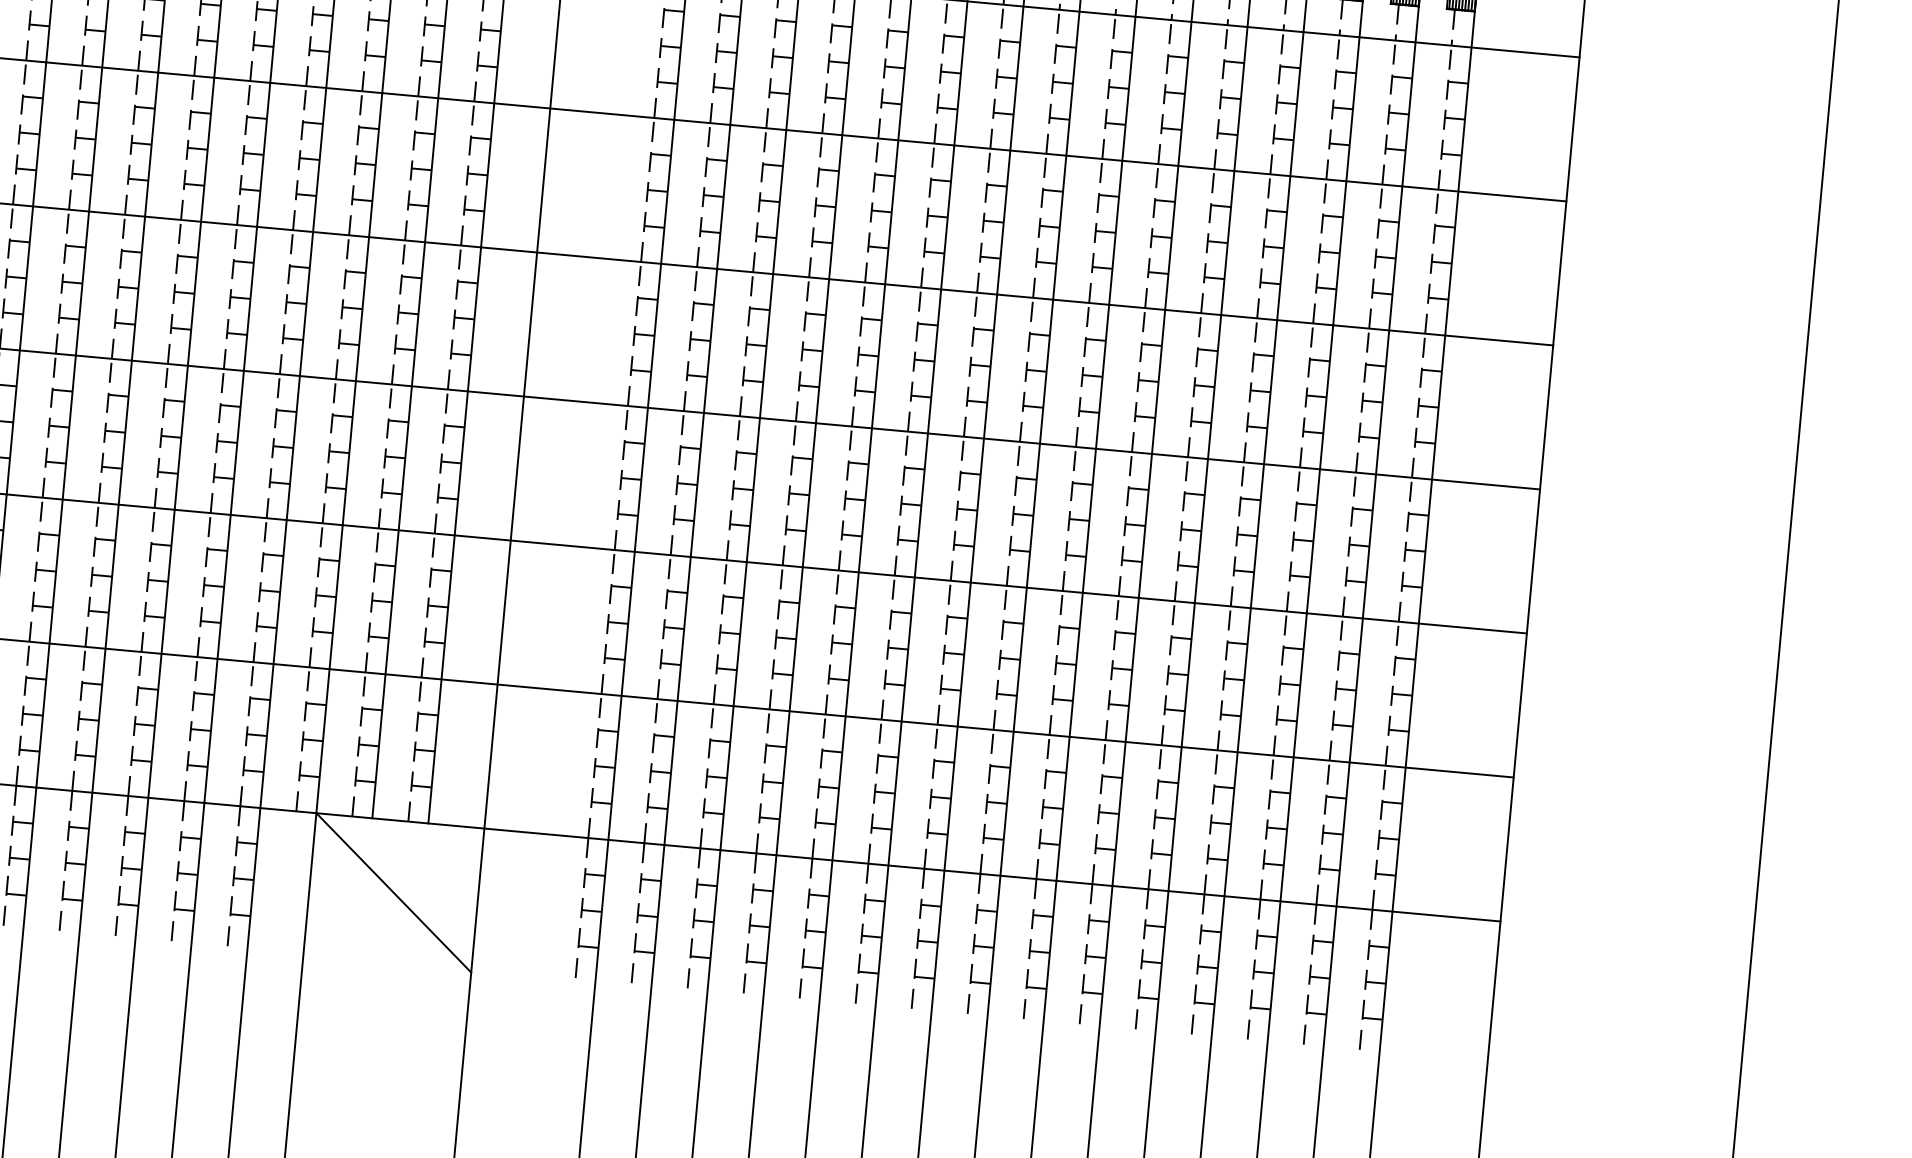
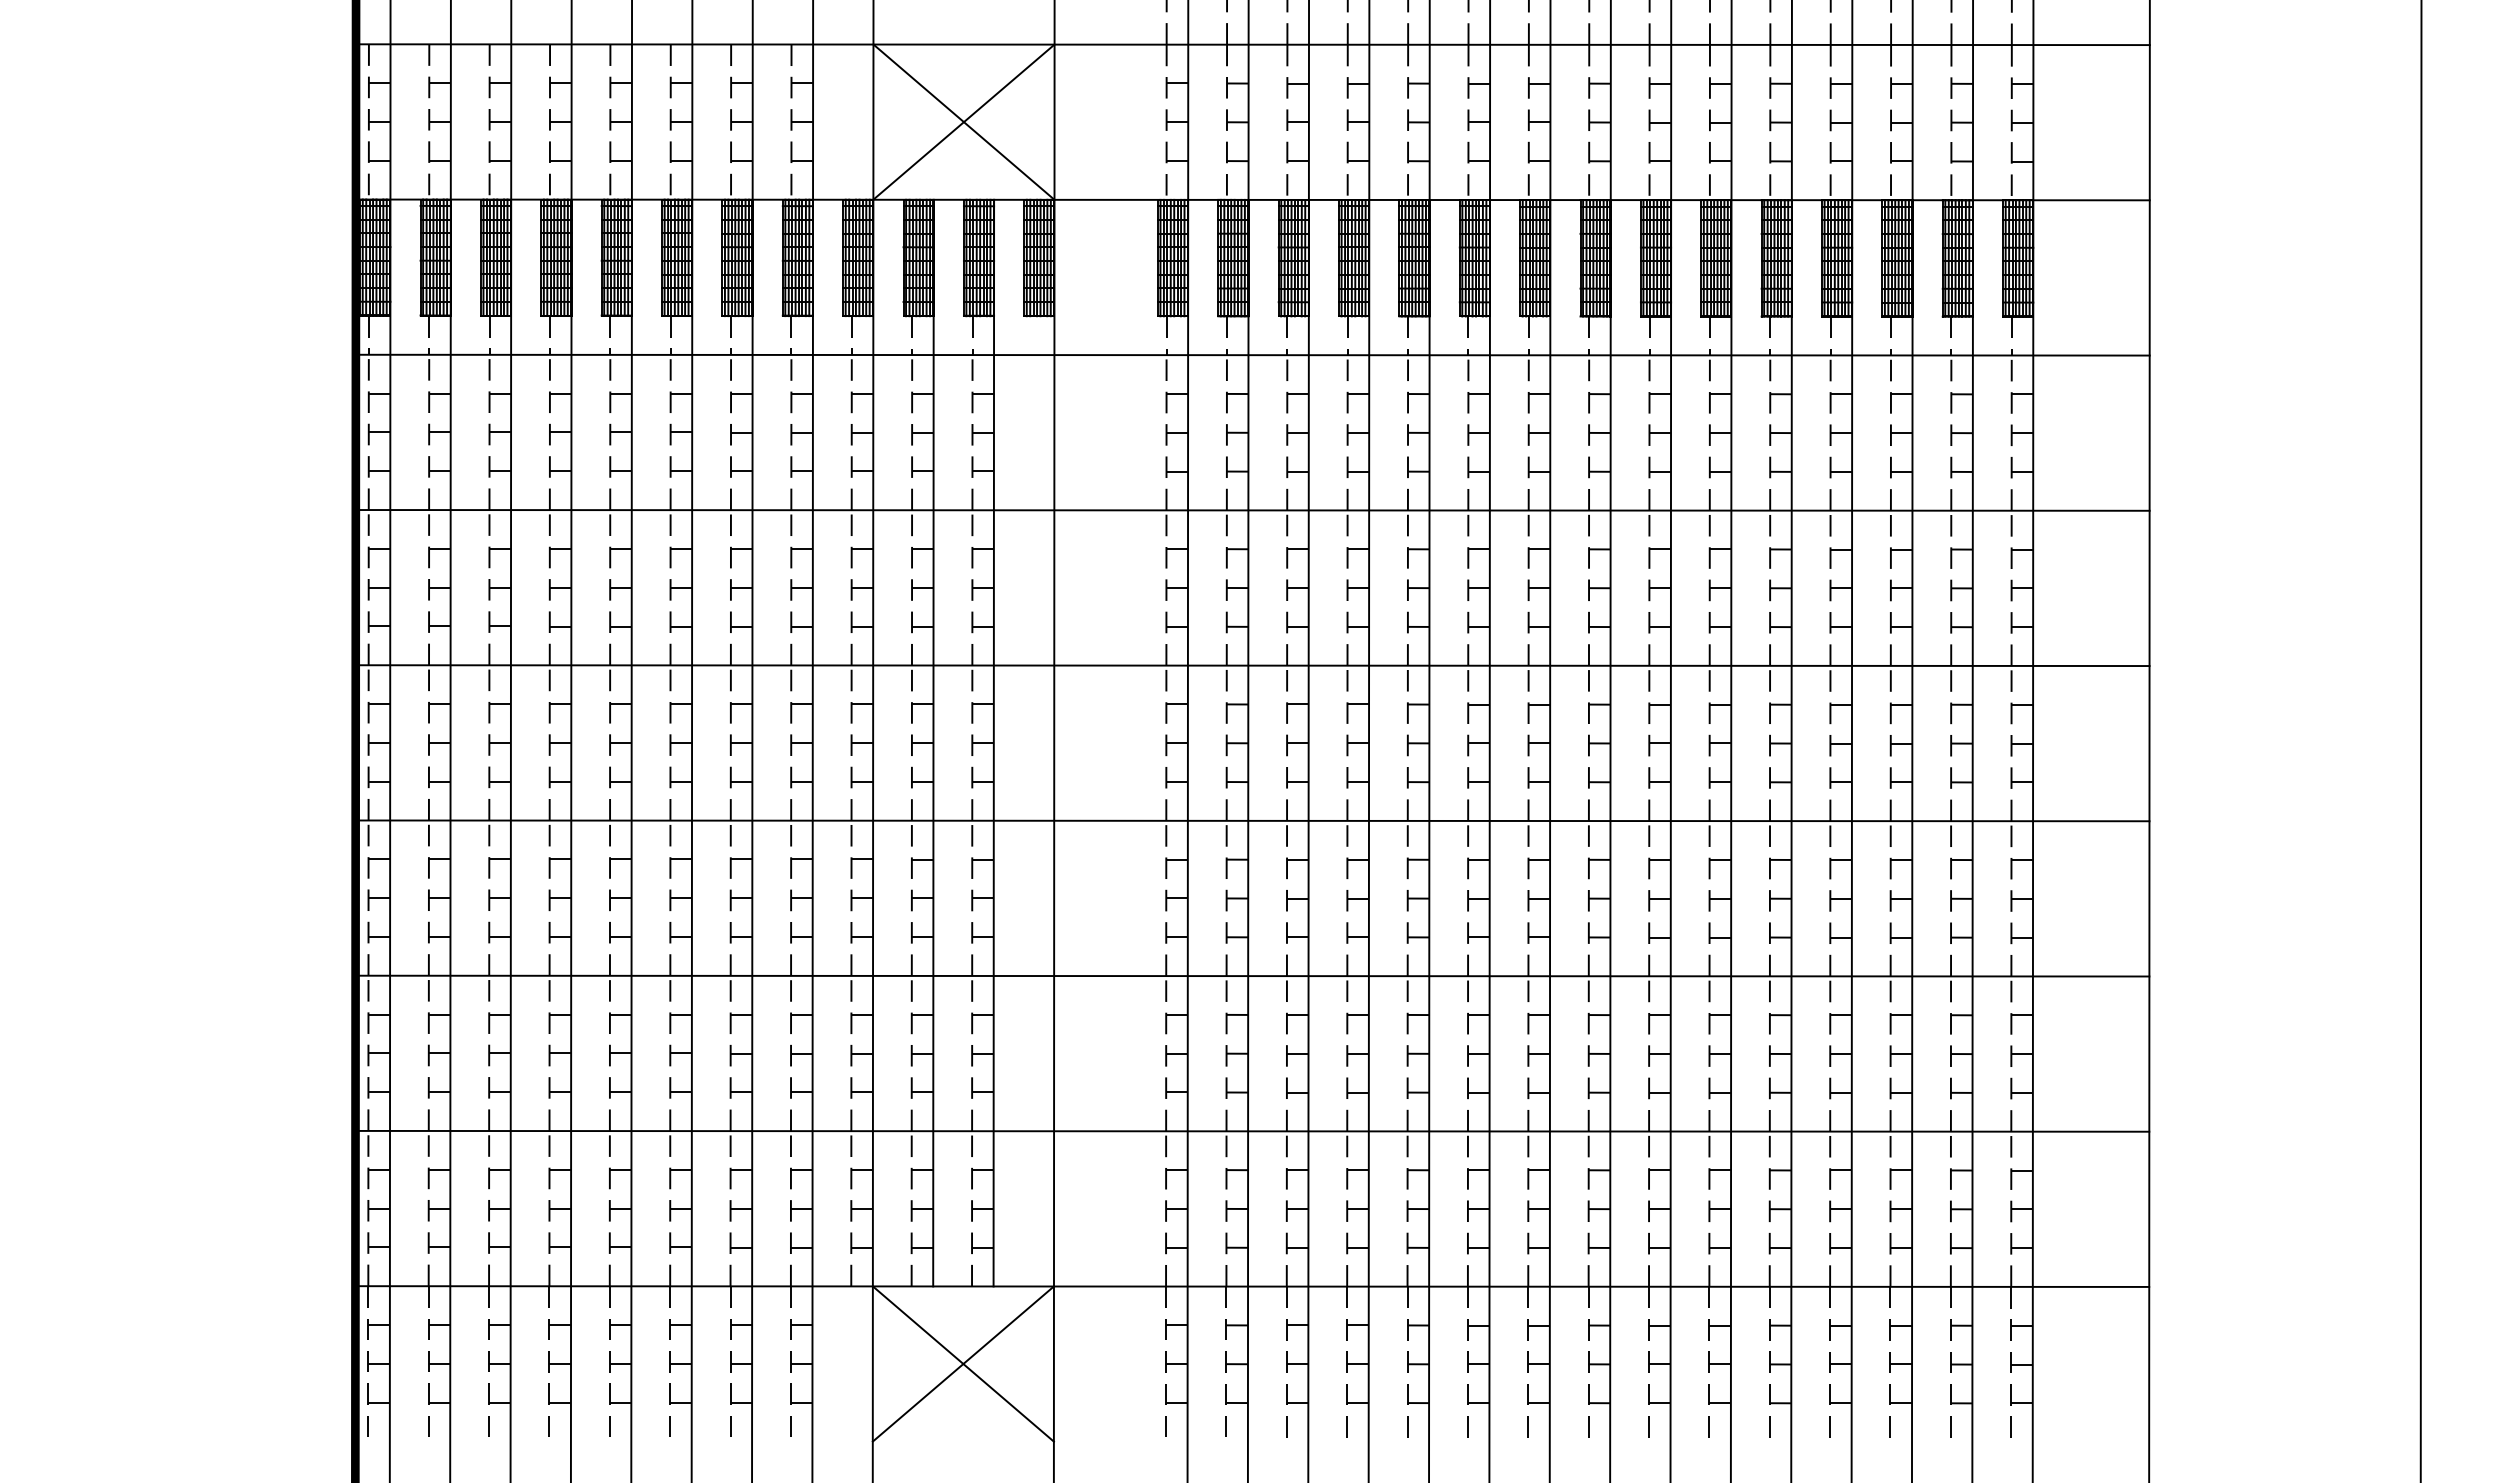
line: (393, 892) -> (962, 1363), added

